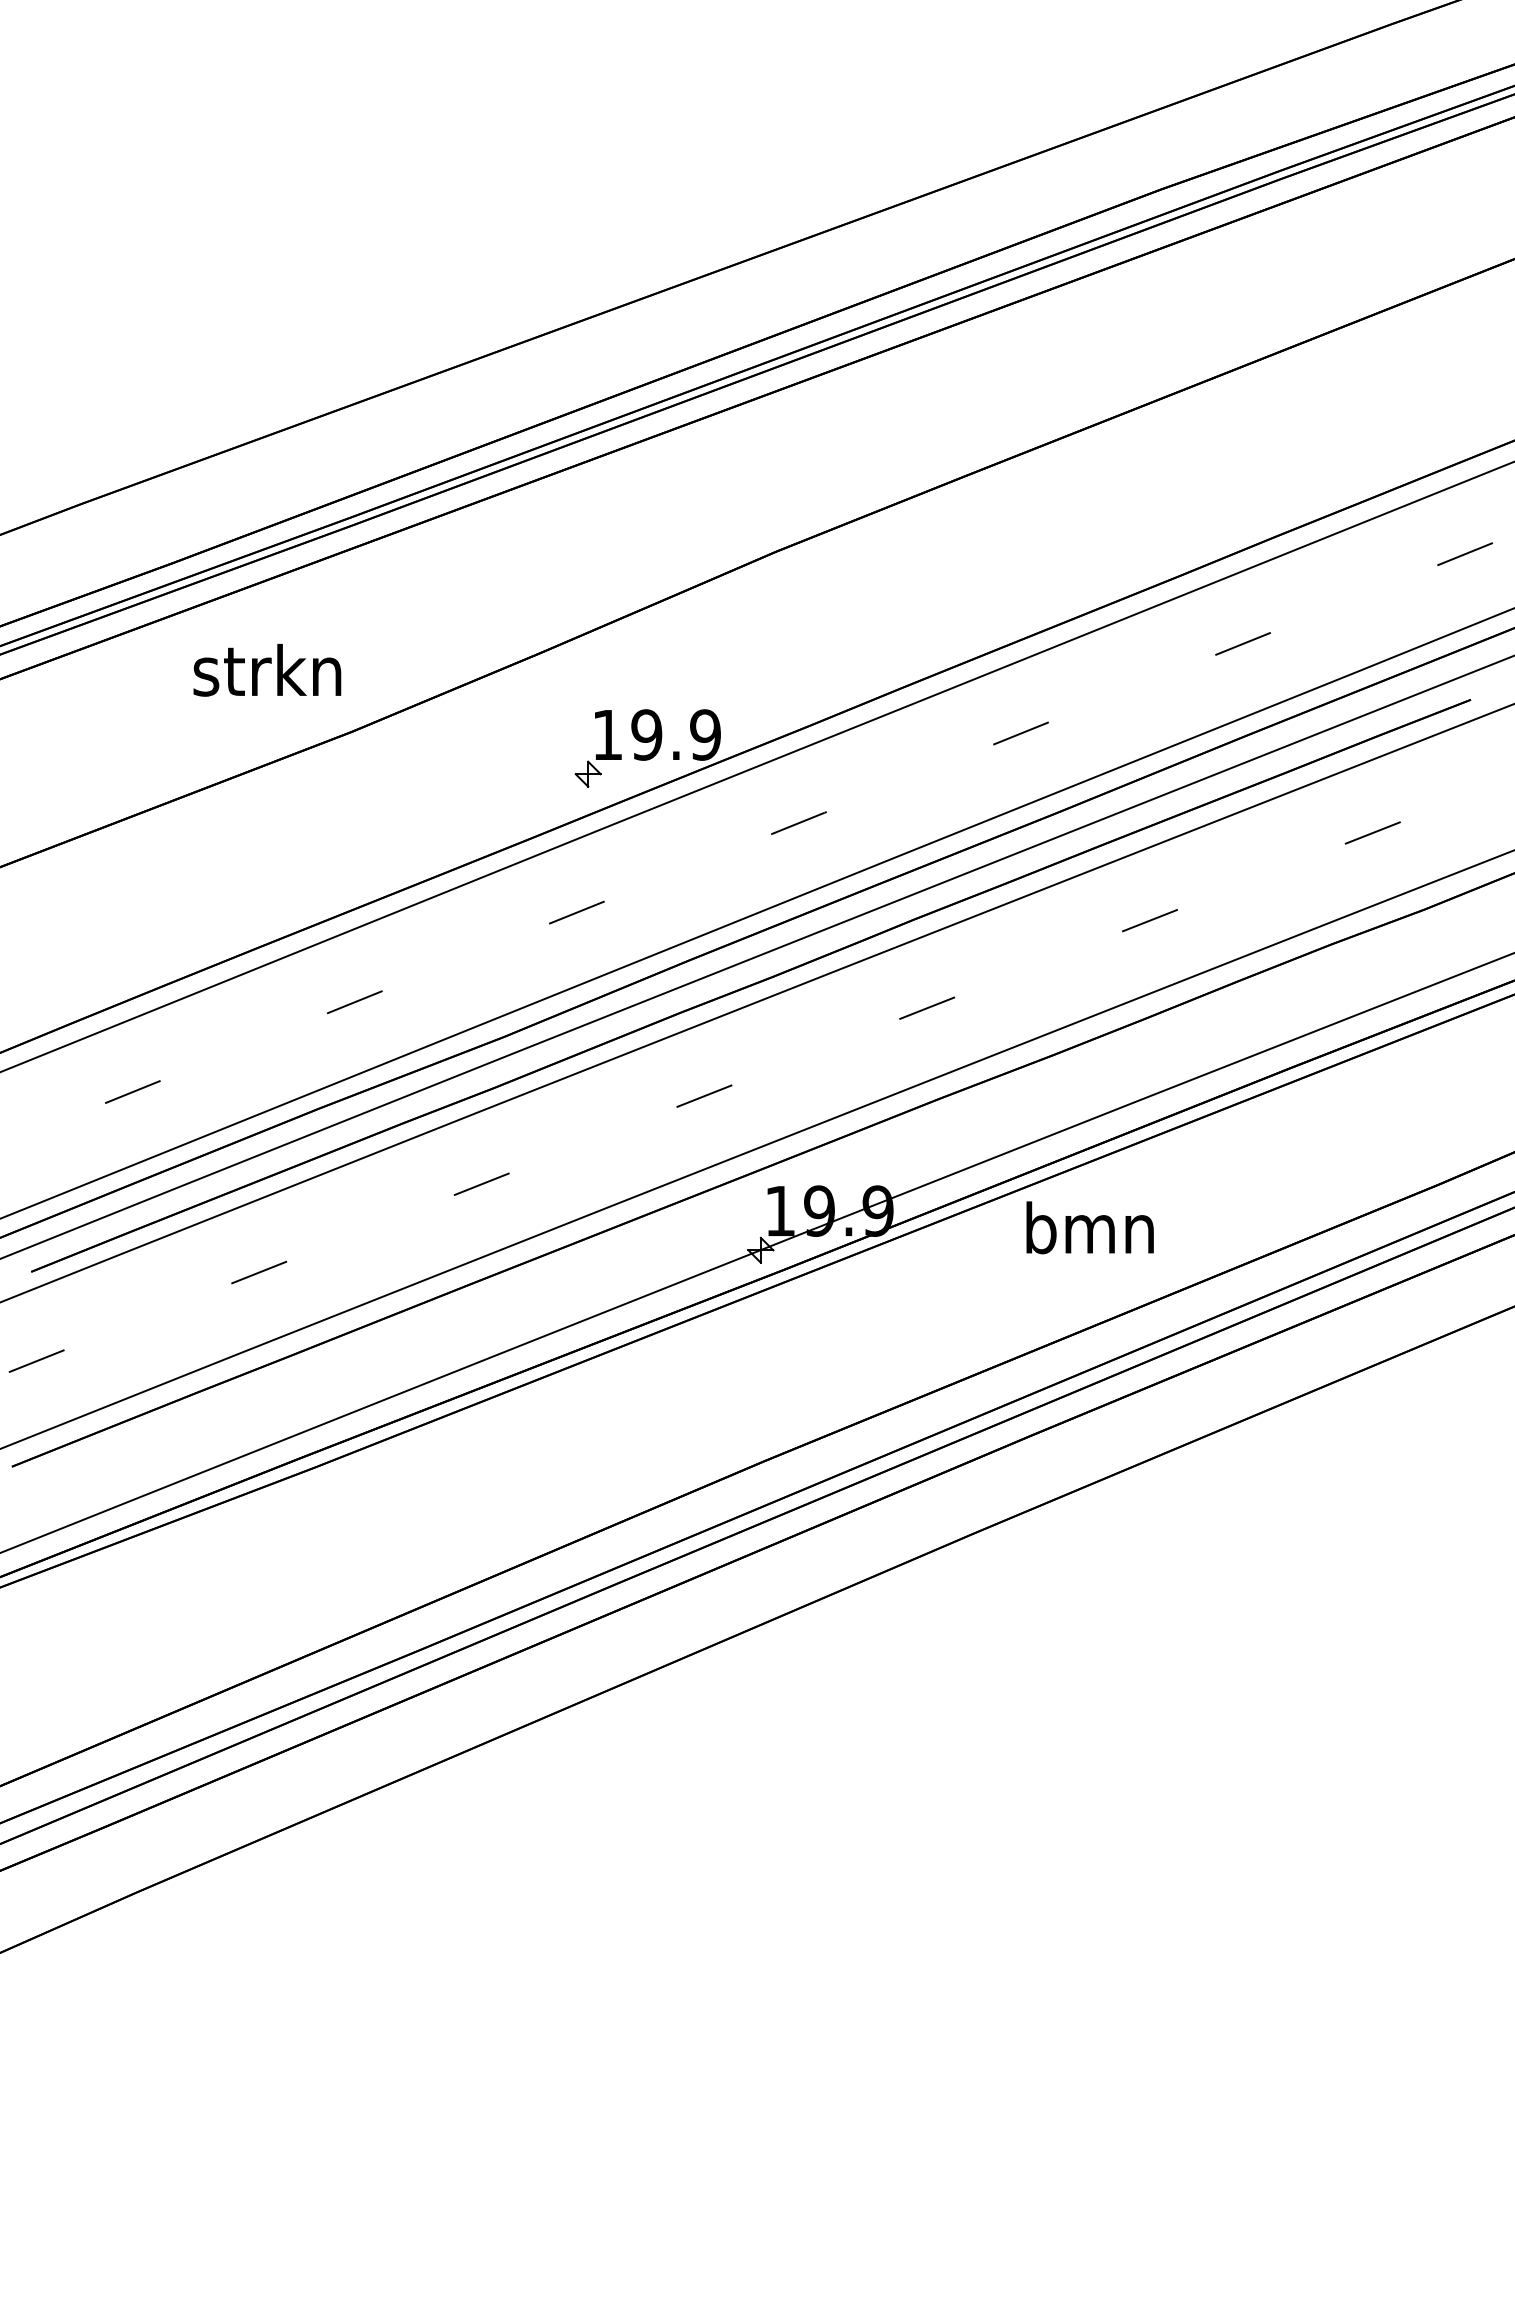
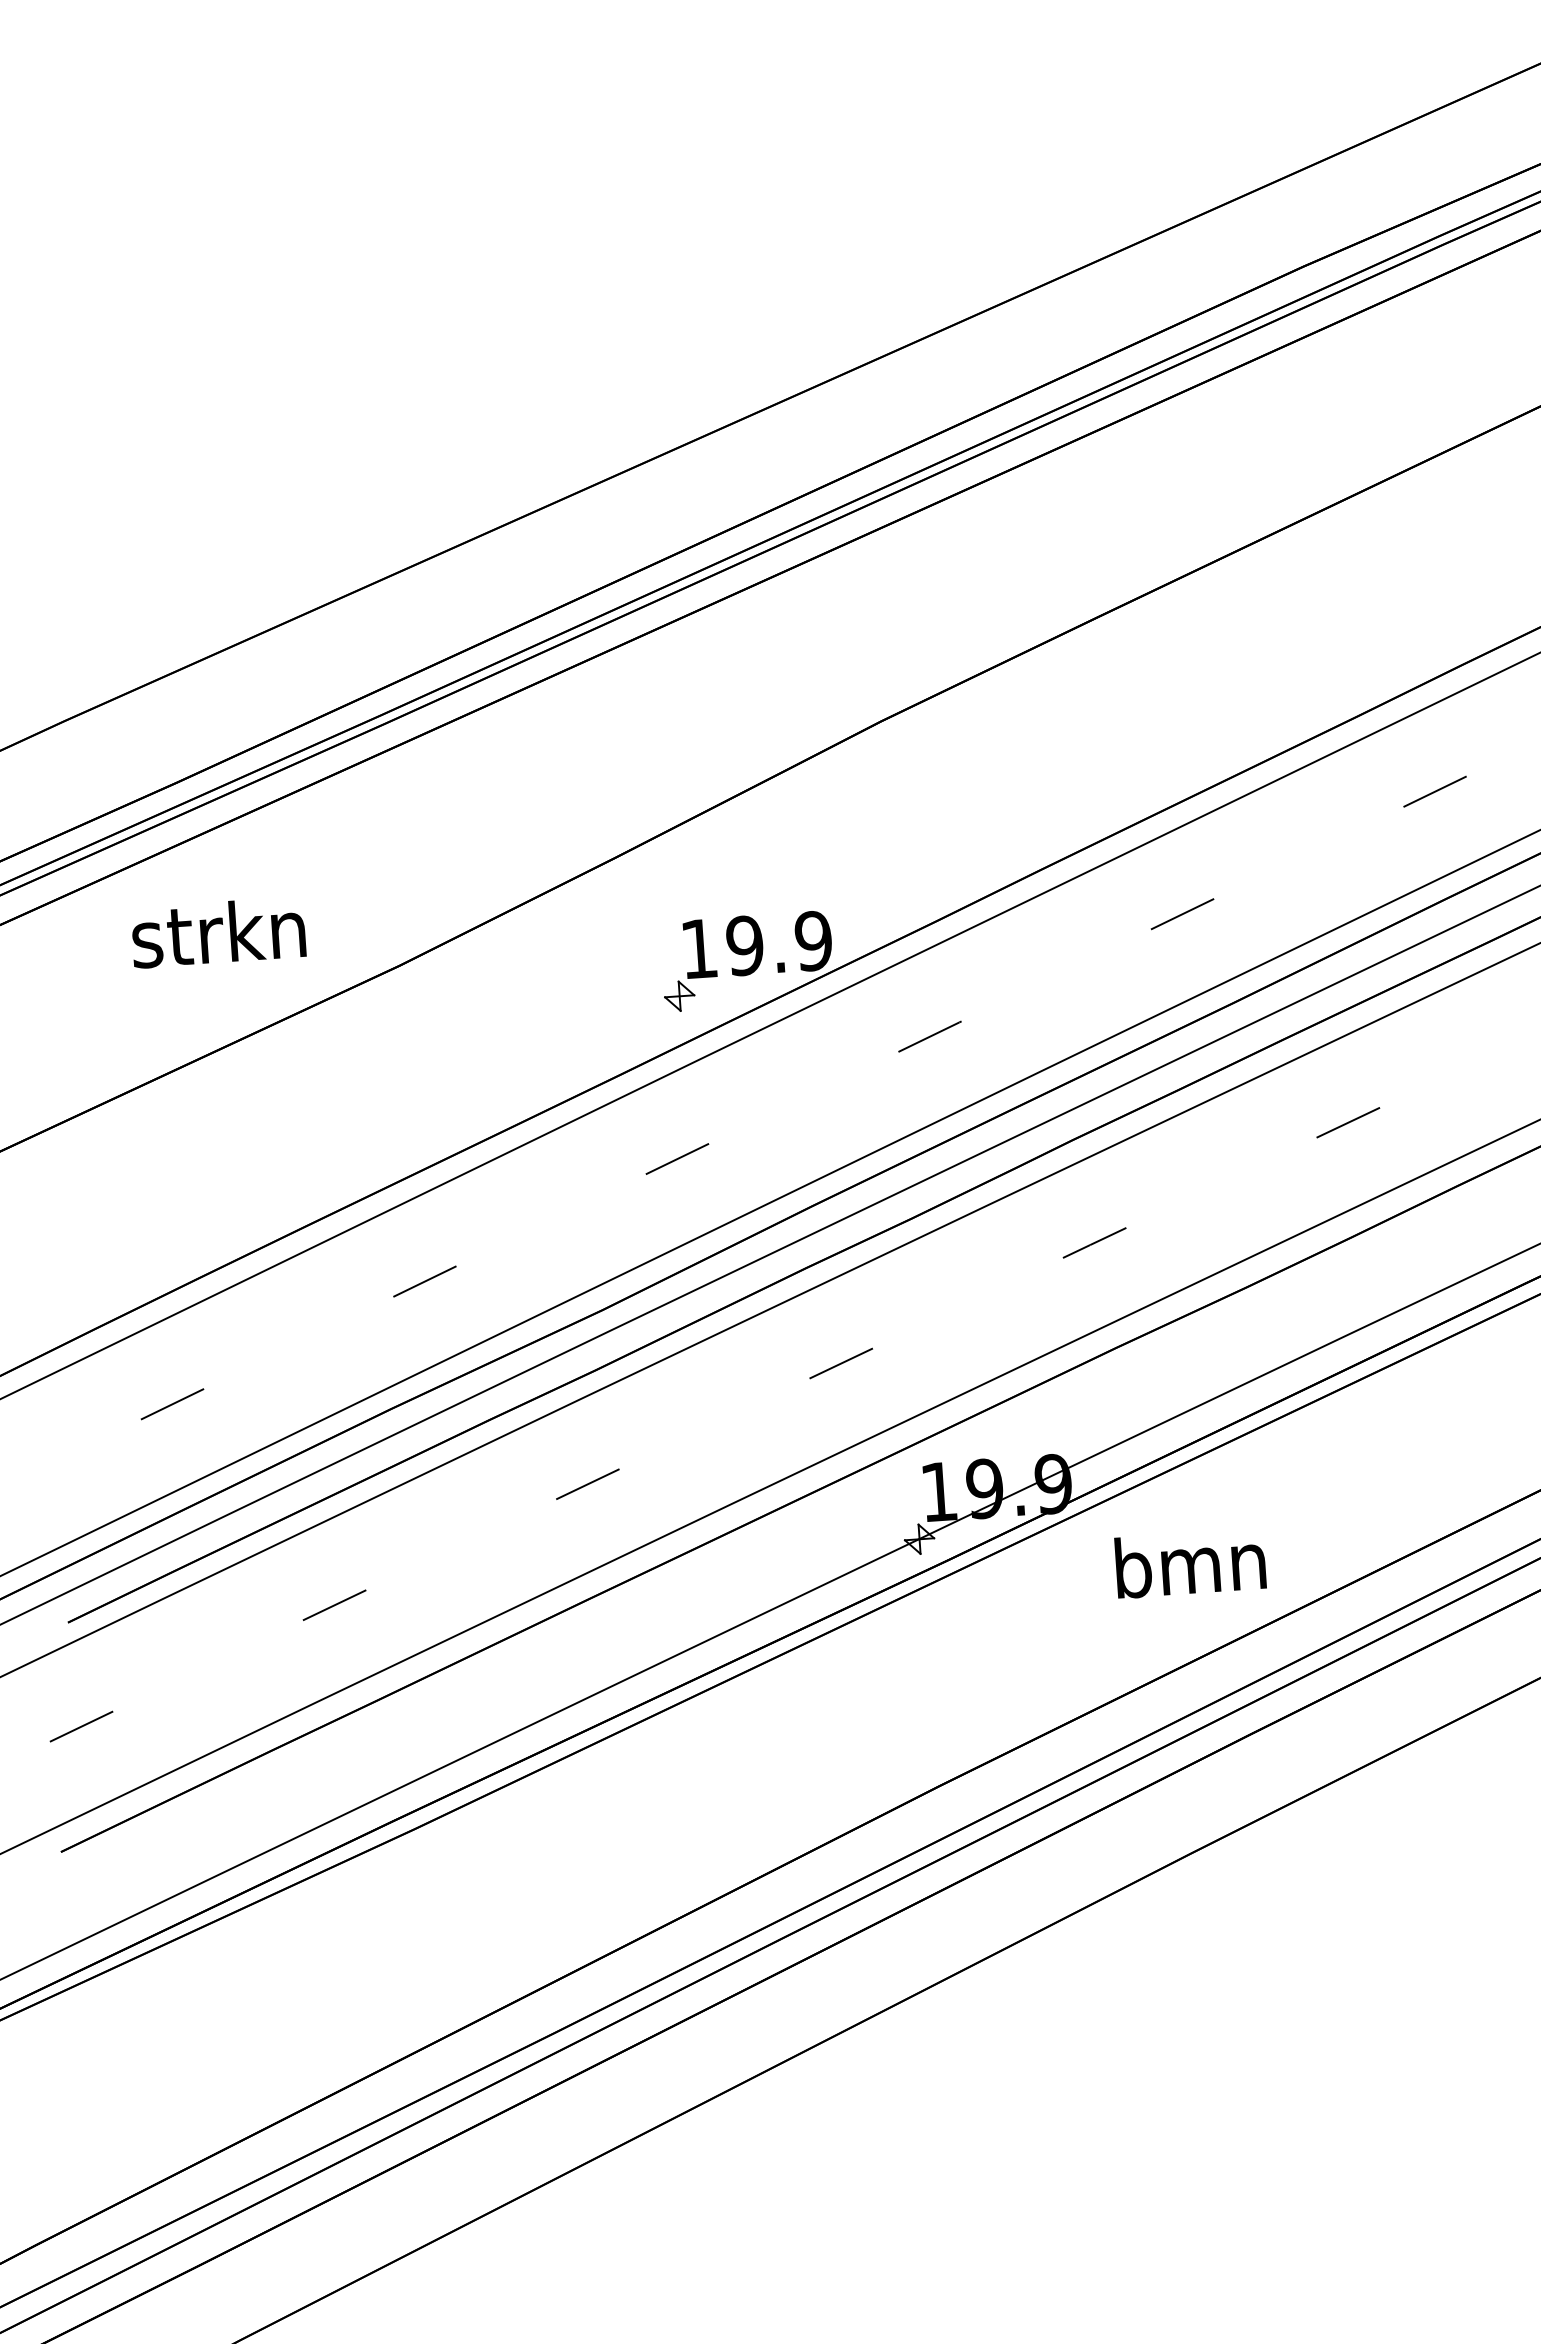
text: (267, 670) -> (218, 932), moved
text: (1089, 1227) -> (1189, 1563), moved

